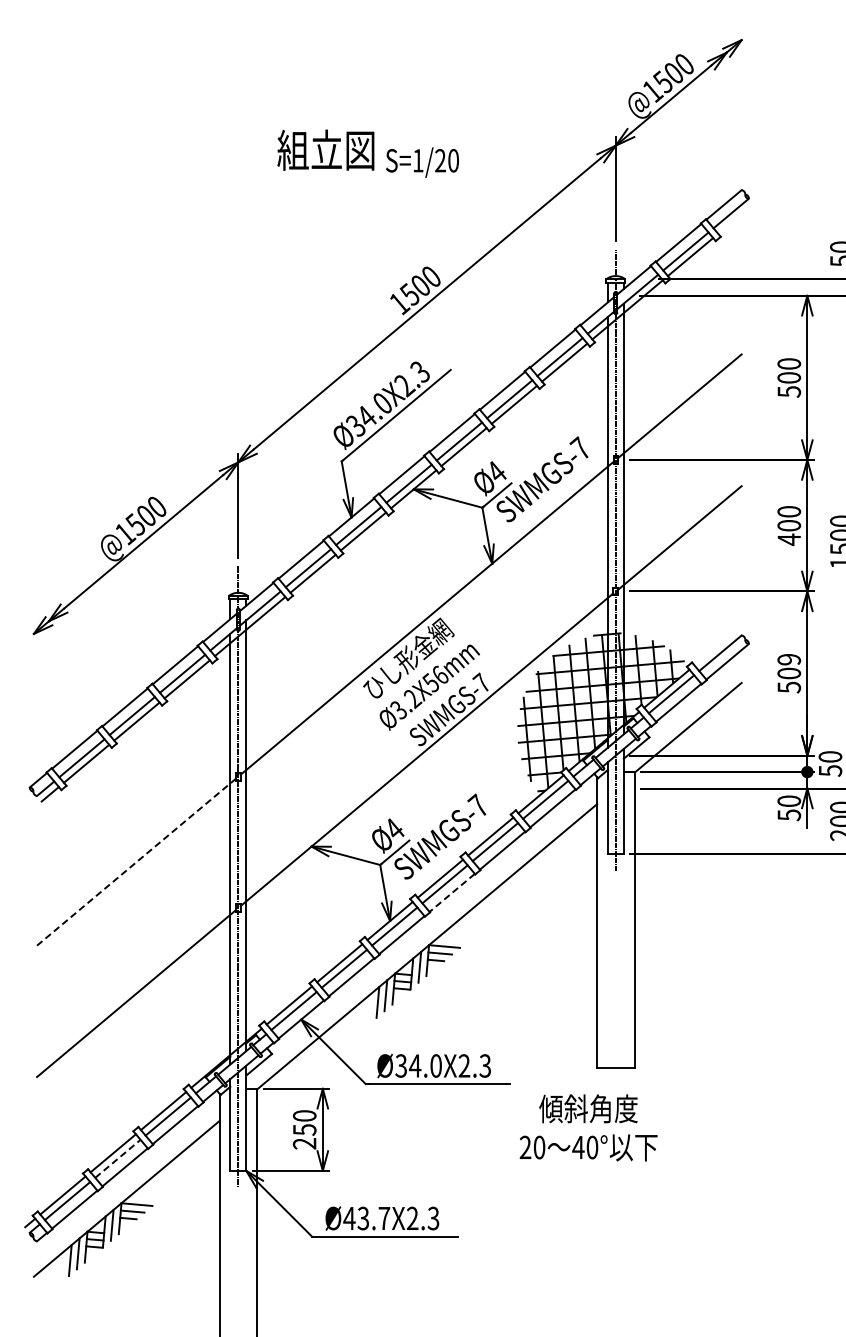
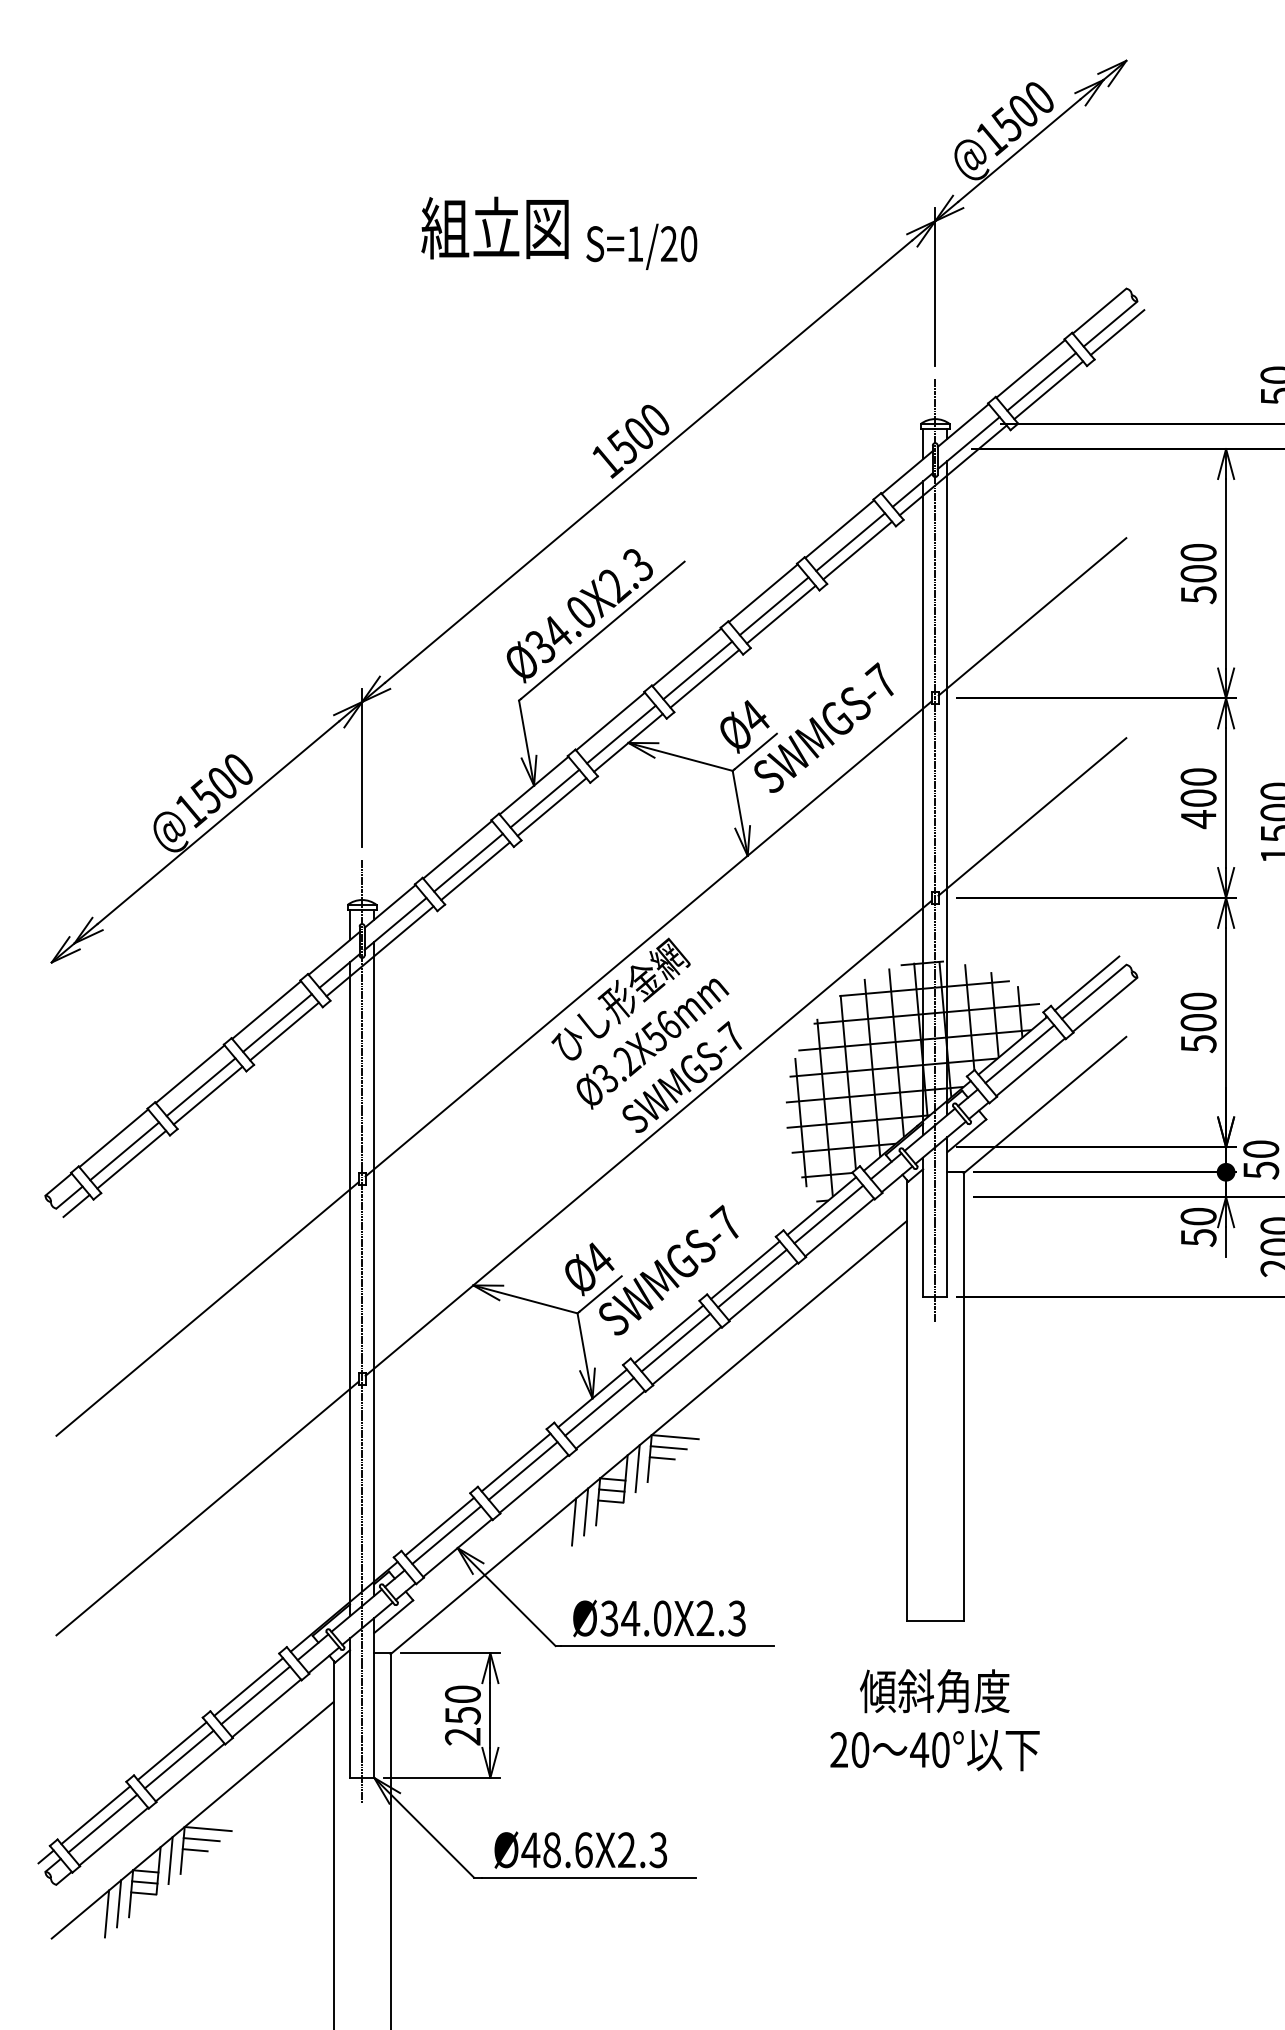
line: (735, 218) -> (1117, 331), added
line: (715, 647) -> (1086, 983), added
text: (789, 659) -> (1198, 1001), 509 -> 500
line: (136, 862) -> (207, 1309), dashed -> solid
line: (452, 892) -> (687, 1355), dashed -> solid
text: (588, 1127) -> (934, 1719), moved
line: (117, 1158) -> (178, 1759), dashed -> solid
text: (373, 1218) -> (567, 1850), Ø43.7X2.3 -> Ø48.6X2.3

